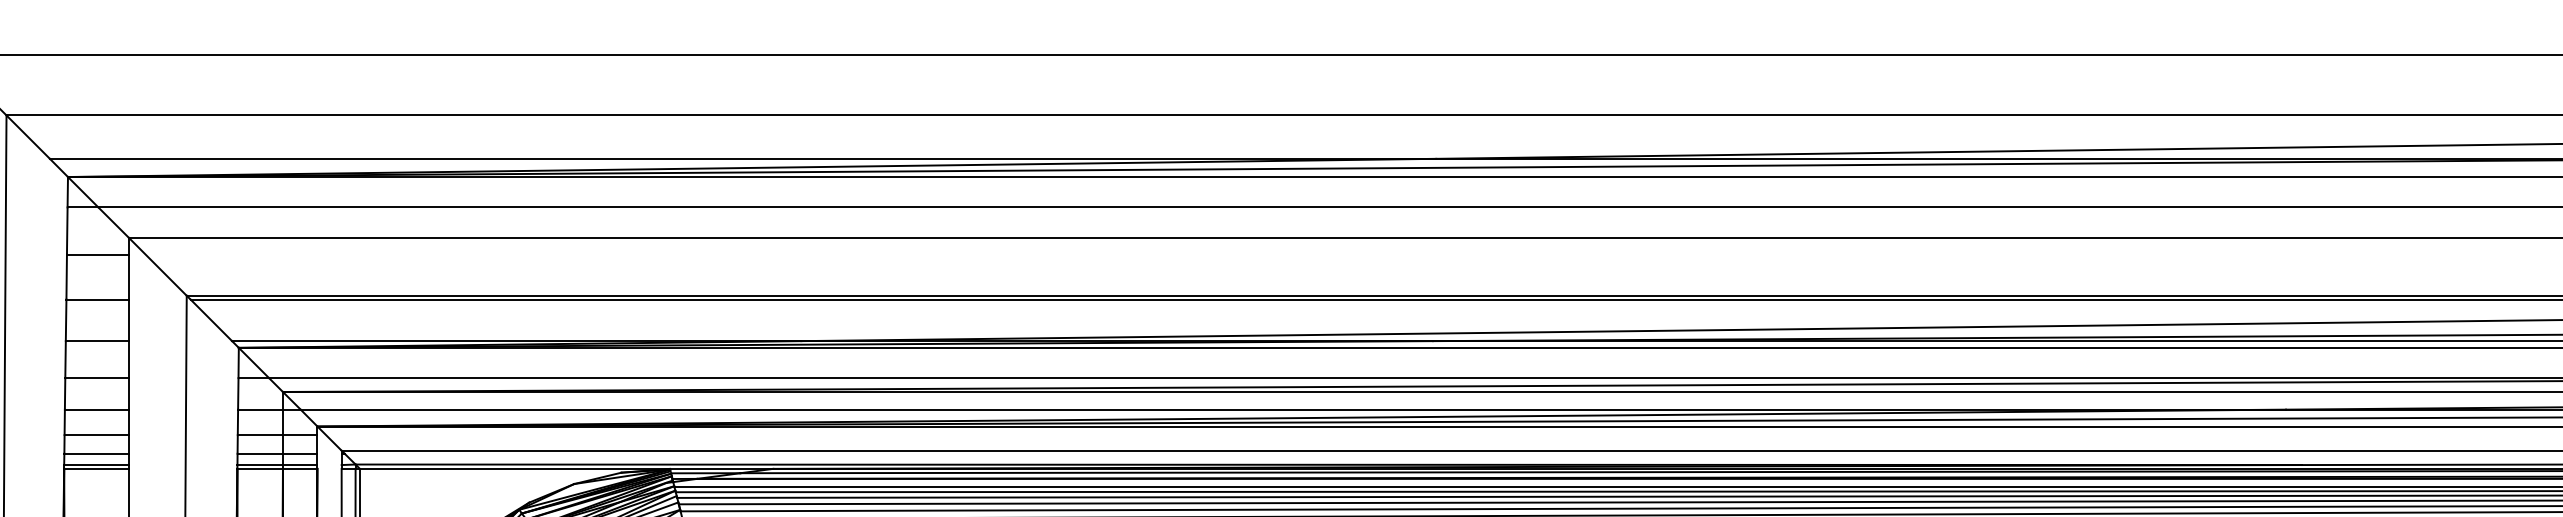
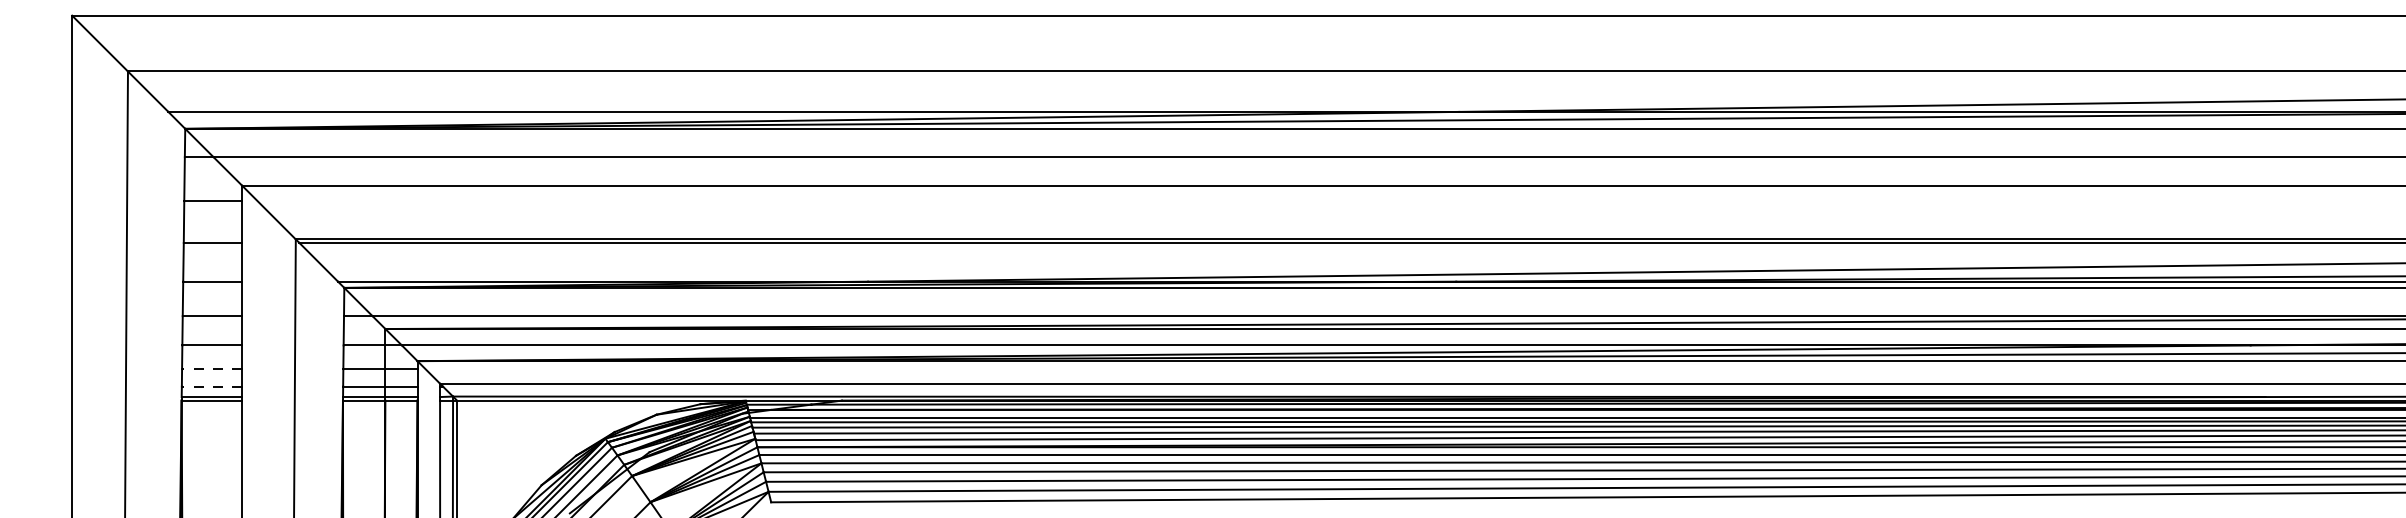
line: (97, 435) -> (212, 369), solid -> dashed
line: (96, 453) -> (211, 386), solid -> dashed

